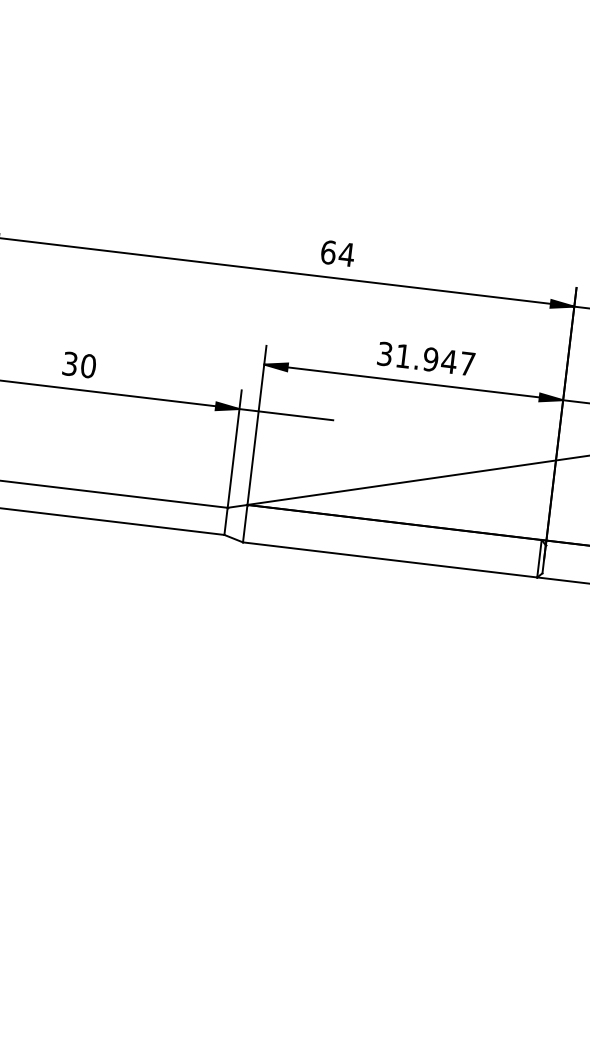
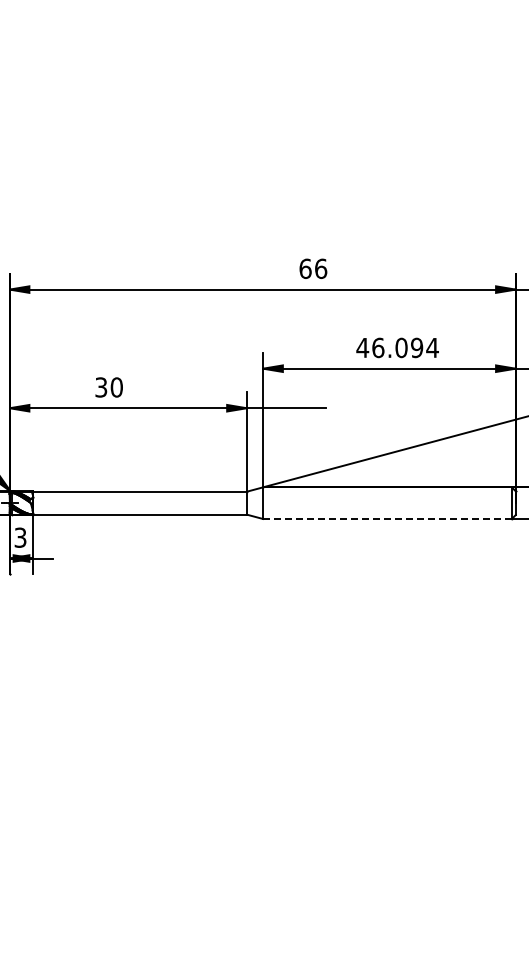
text: (346, 254) -> (320, 268), 64 -> 66
text: (426, 358) -> (397, 347), 31.947 -> 46.094
line: (390, 560) -> (387, 519), solid -> dashed

